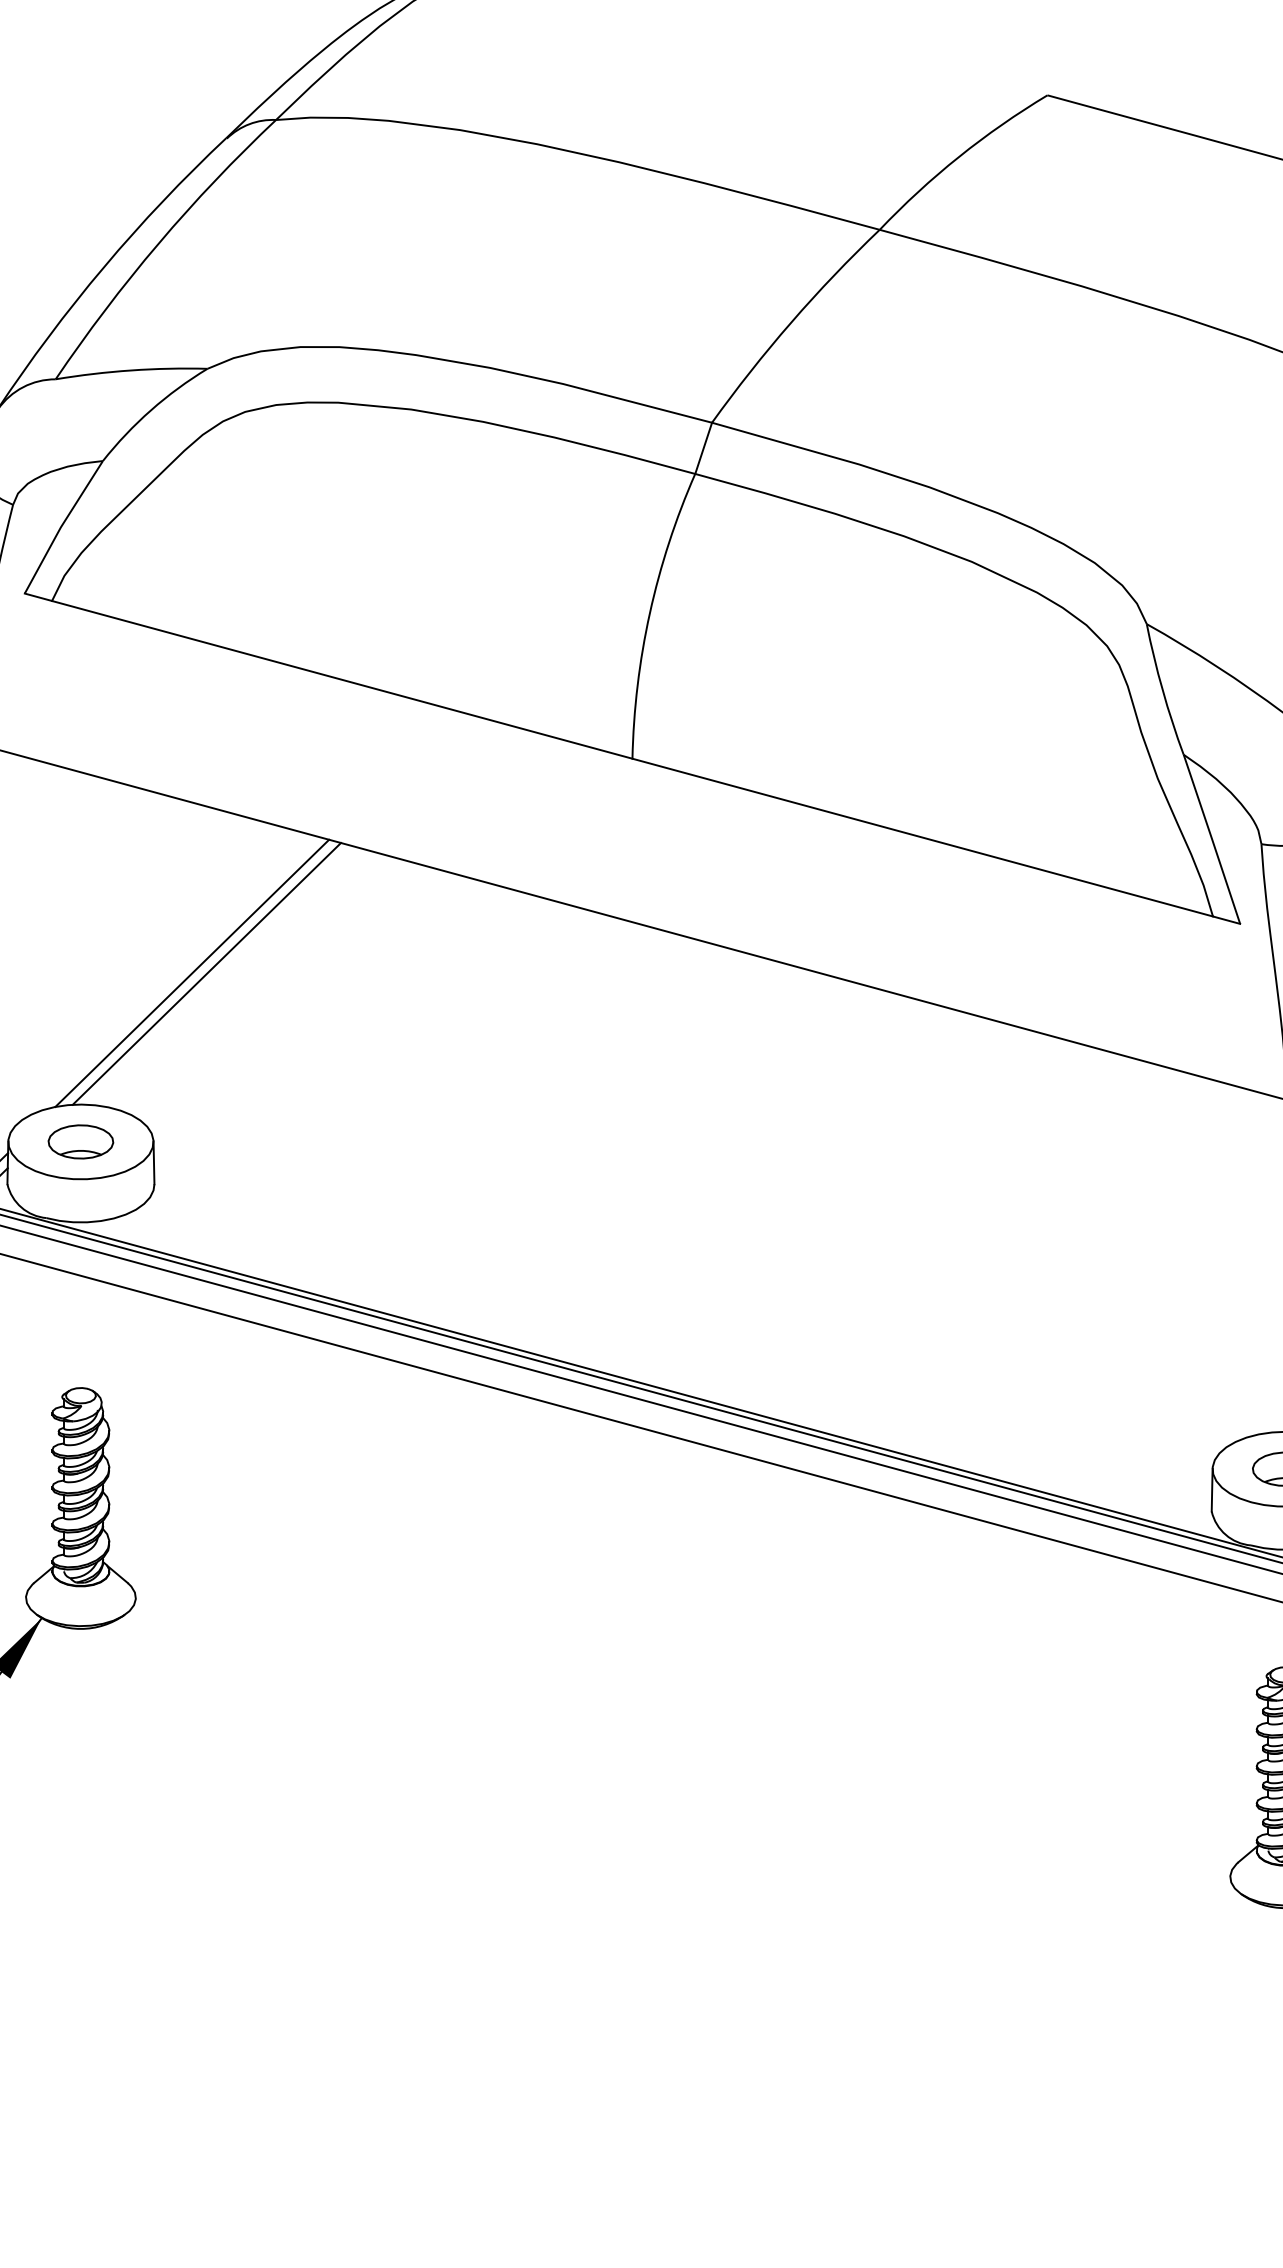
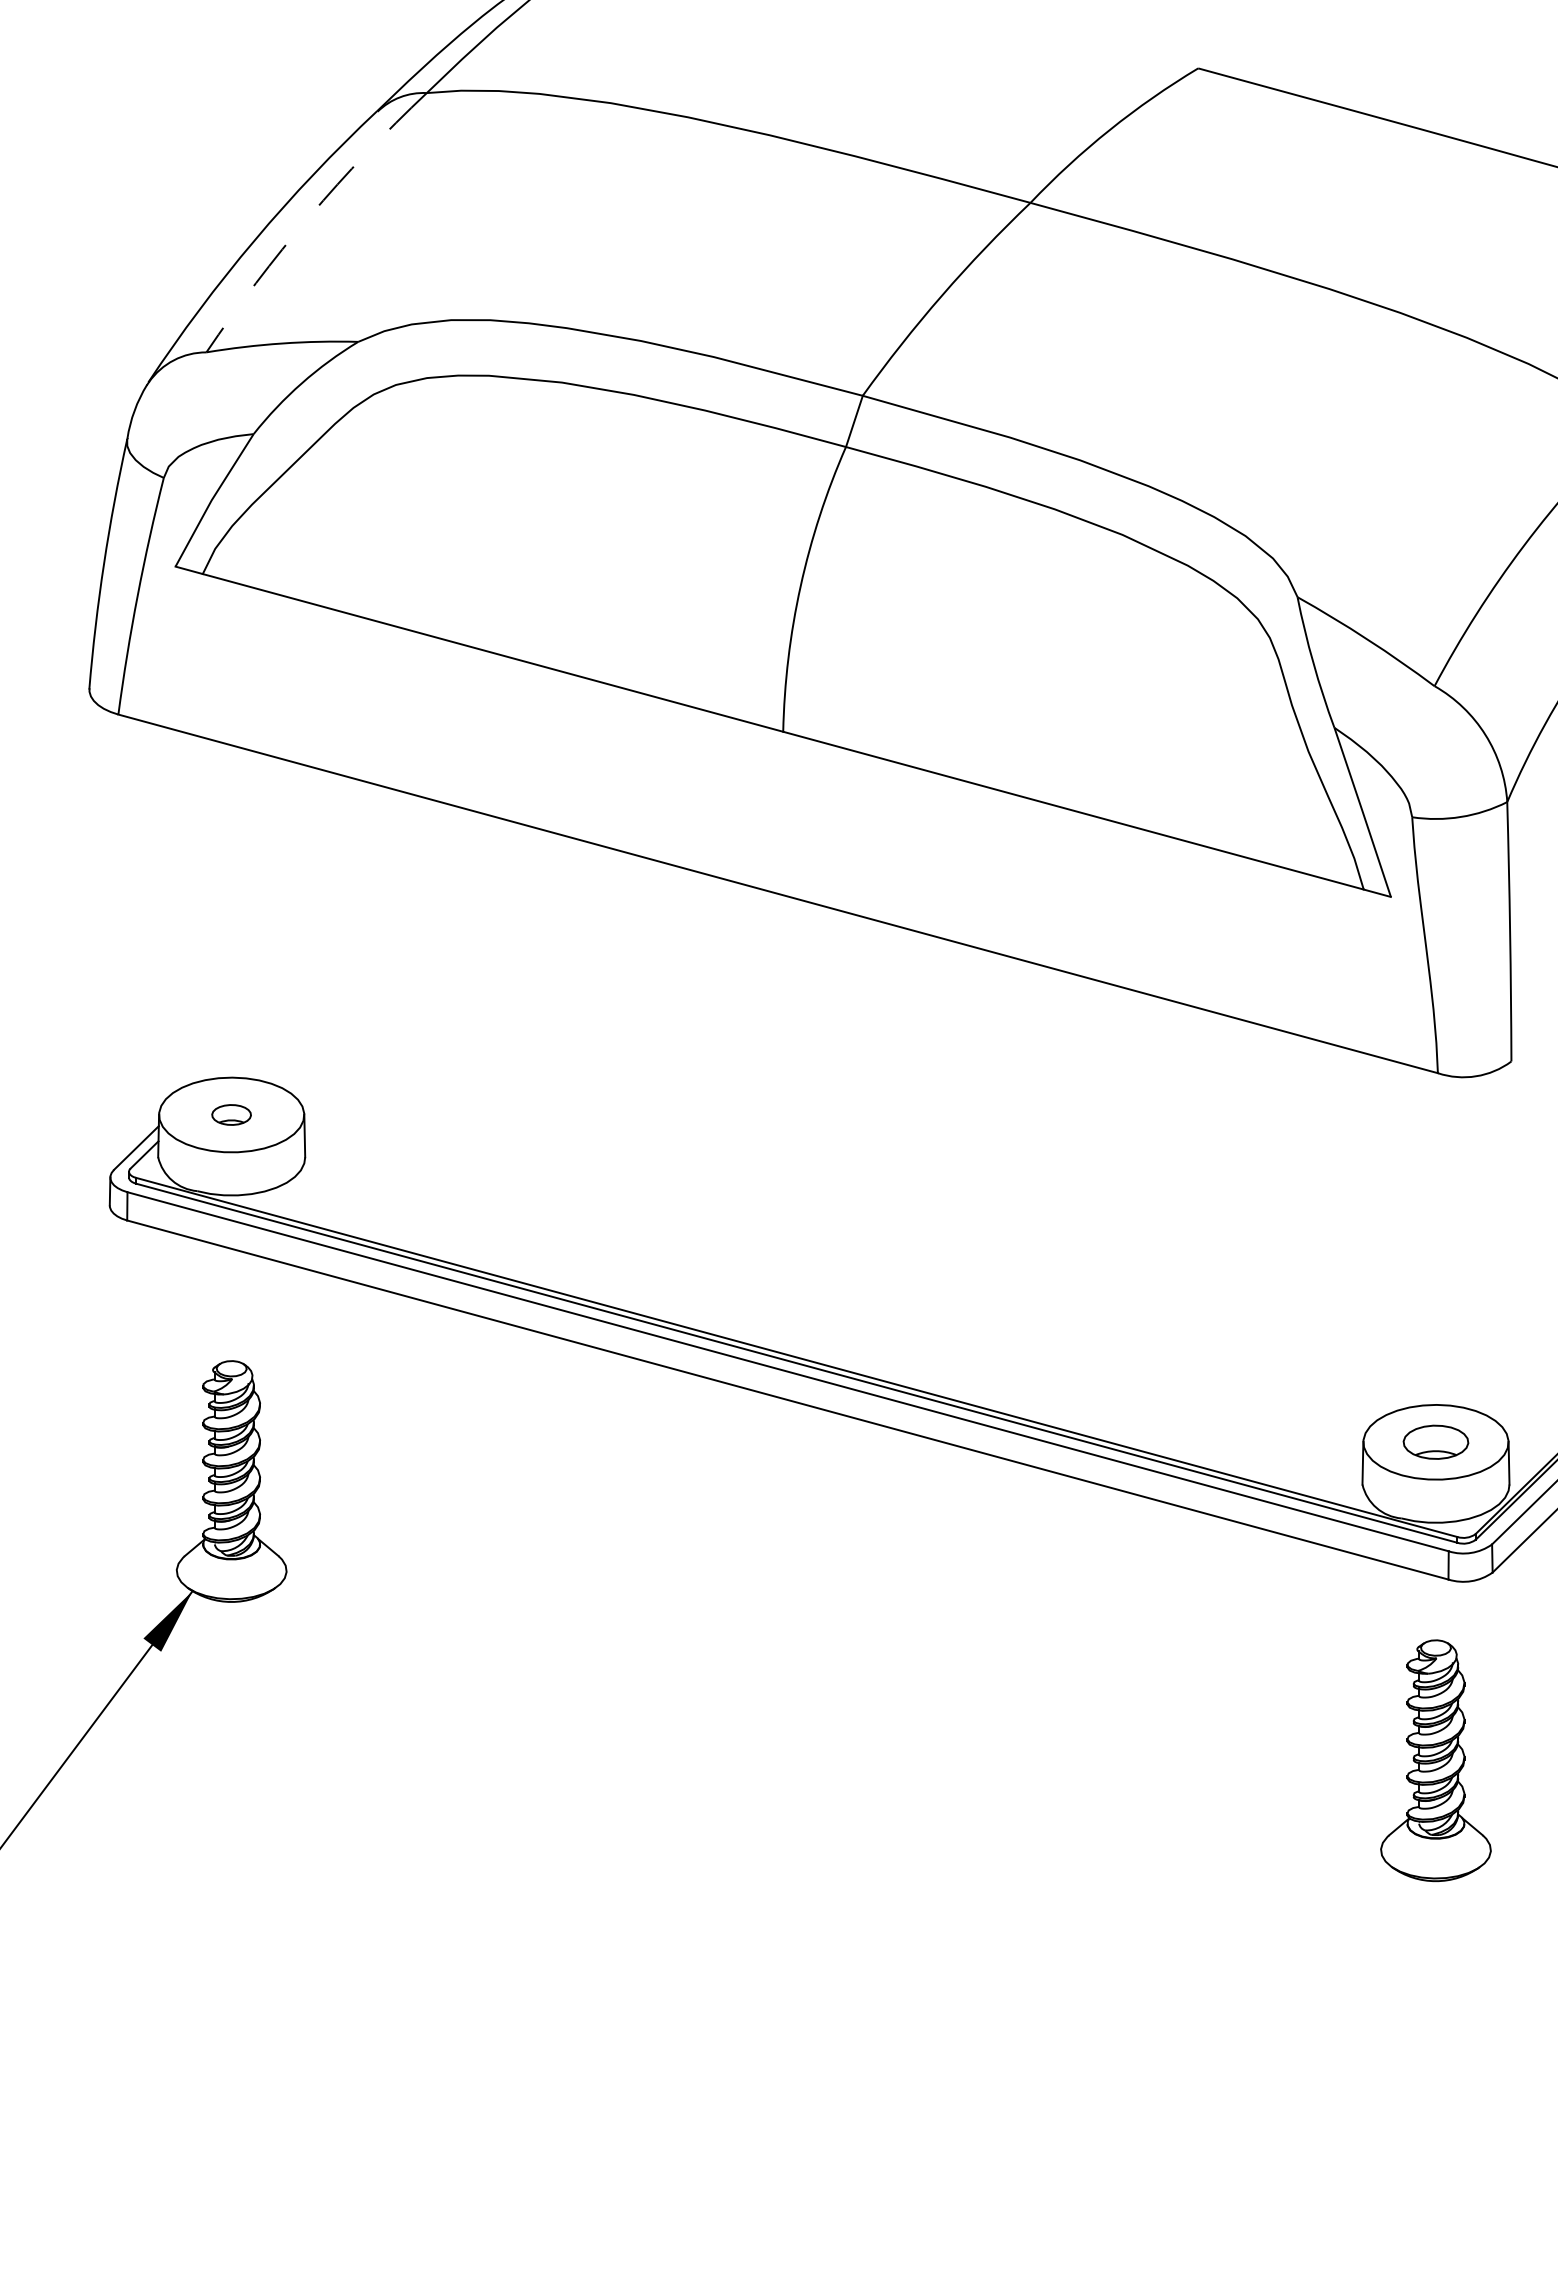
arc: (158, 243) -> (309, 216), solid -> dashed
line: (191, 973) -> (342, 946), removed
line: (206, 973) -> (357, 946), removed
part: (80, 1141) -> (231, 1114), size x0.6

